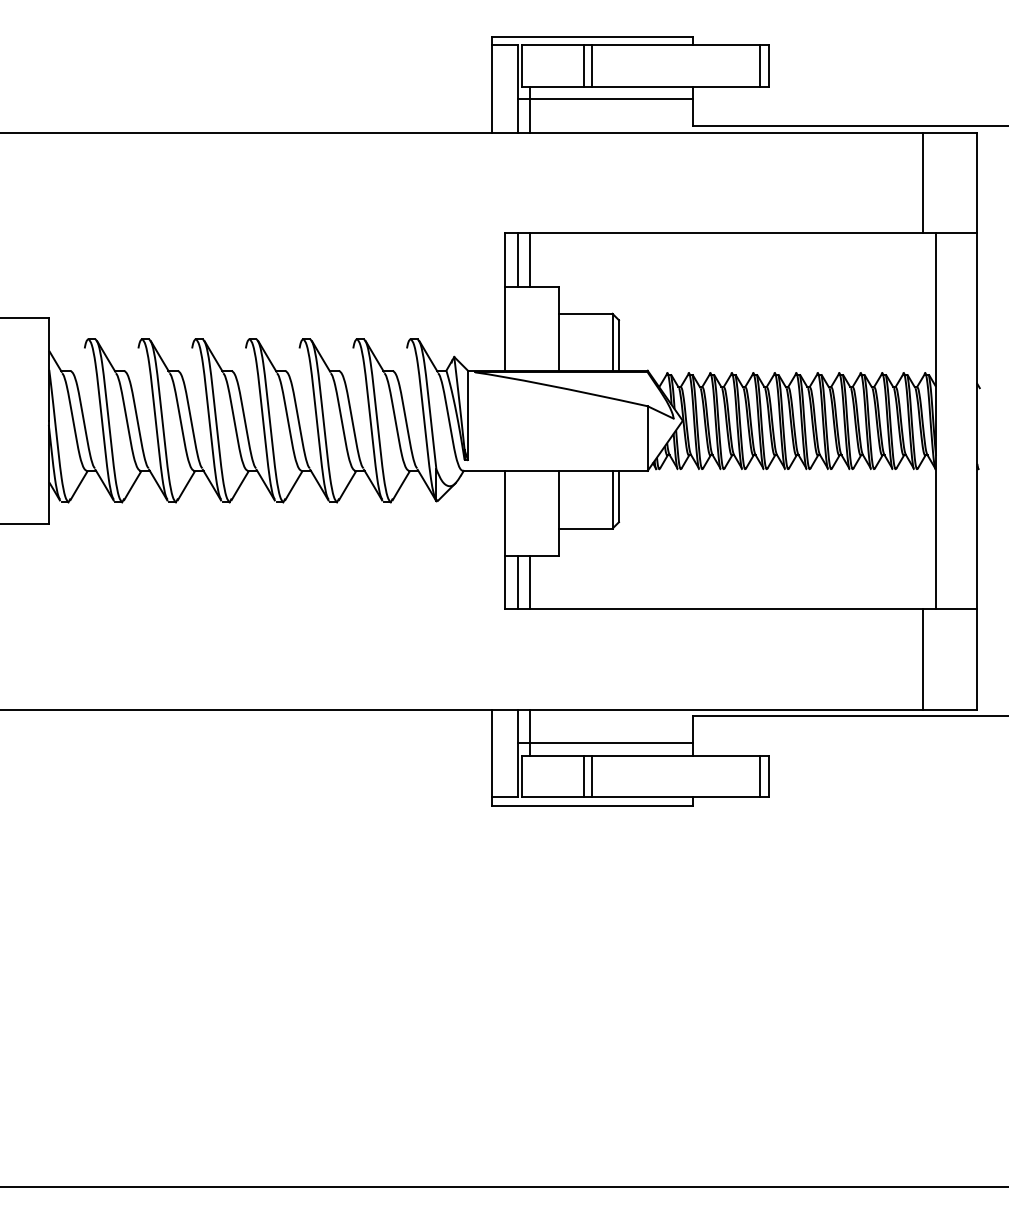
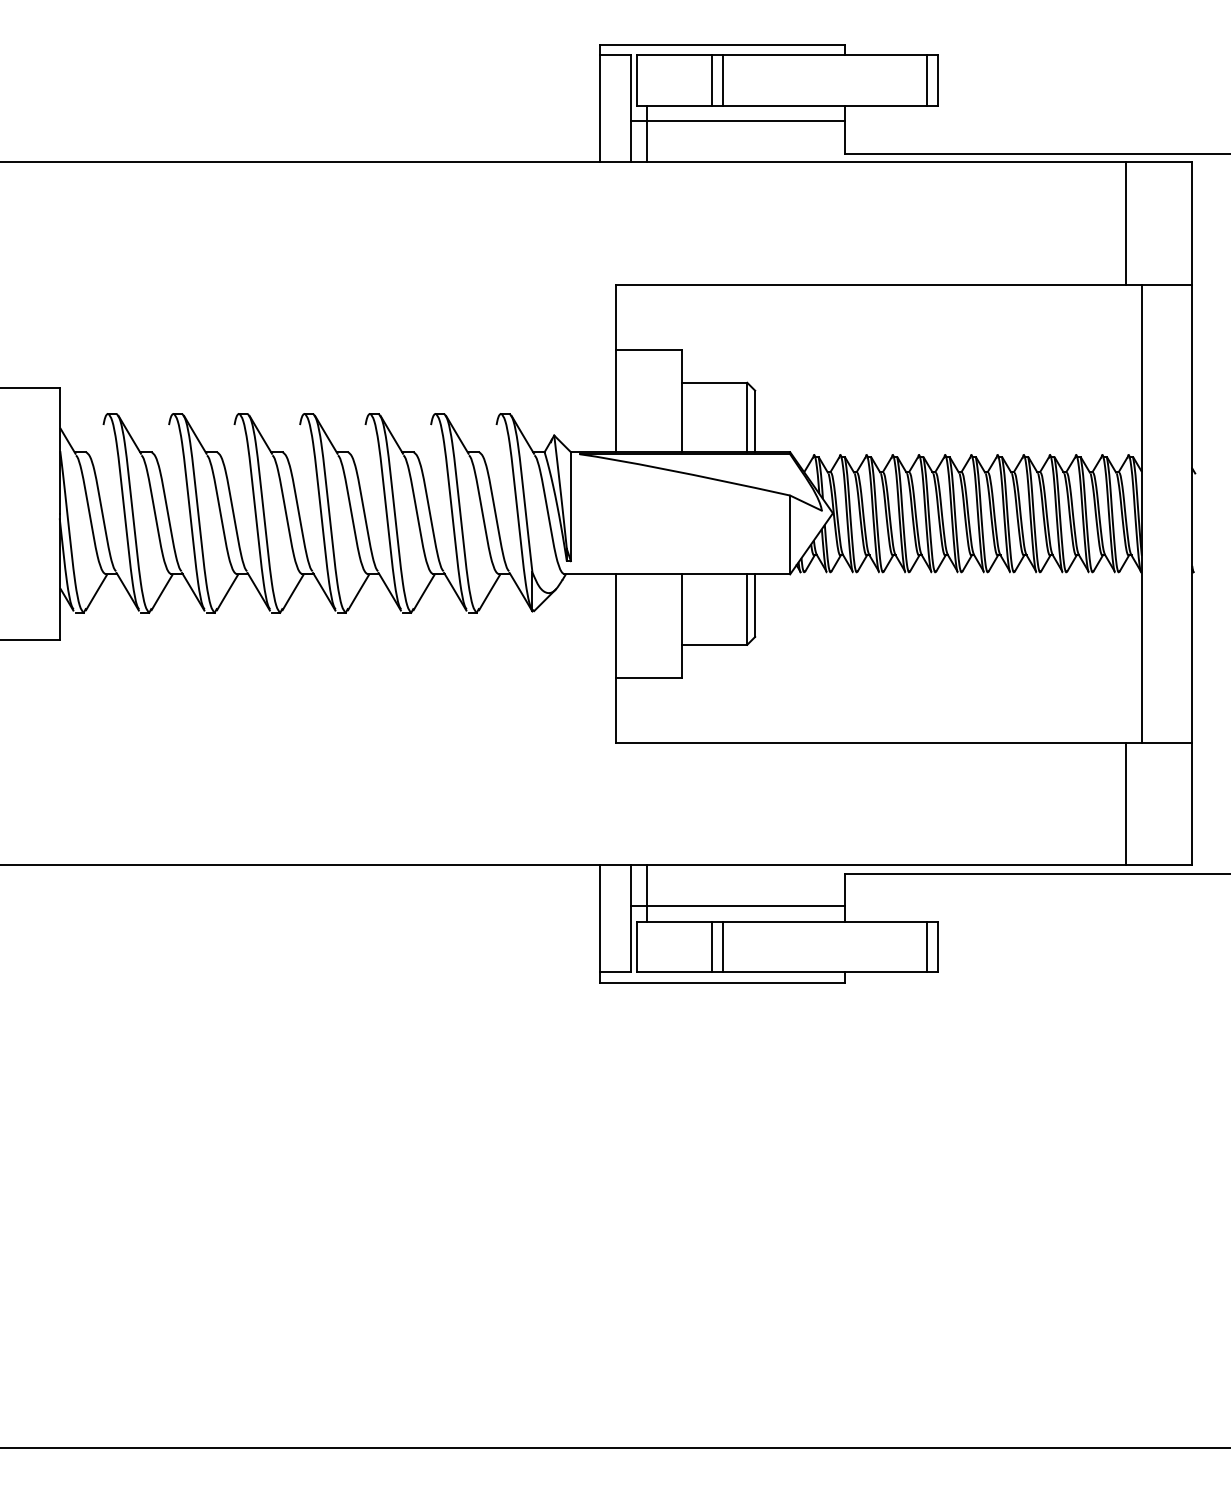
line: (517, 259) -> (631, 316), removed
line: (530, 259) -> (647, 316), removed
line: (517, 581) -> (631, 709), removed
line: (530, 581) -> (647, 709), removed

